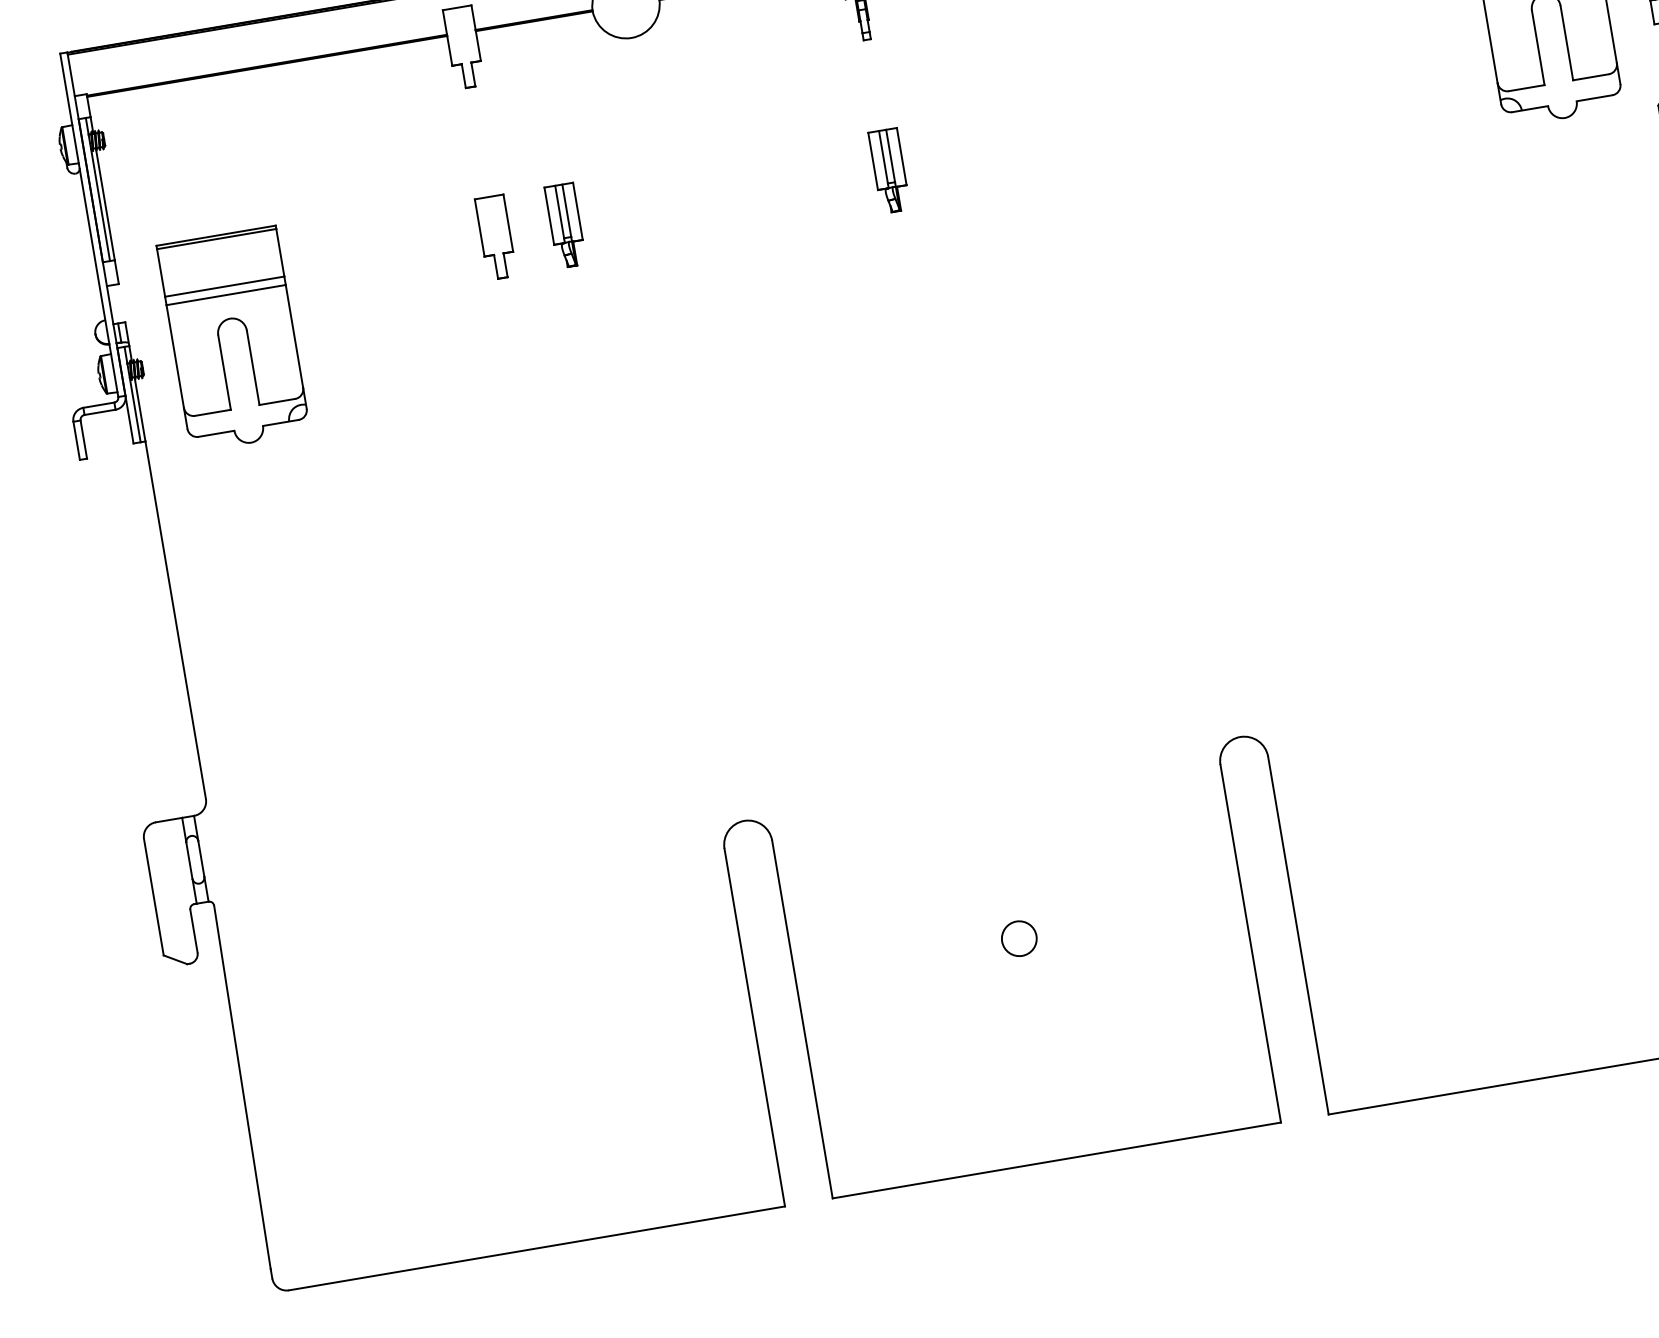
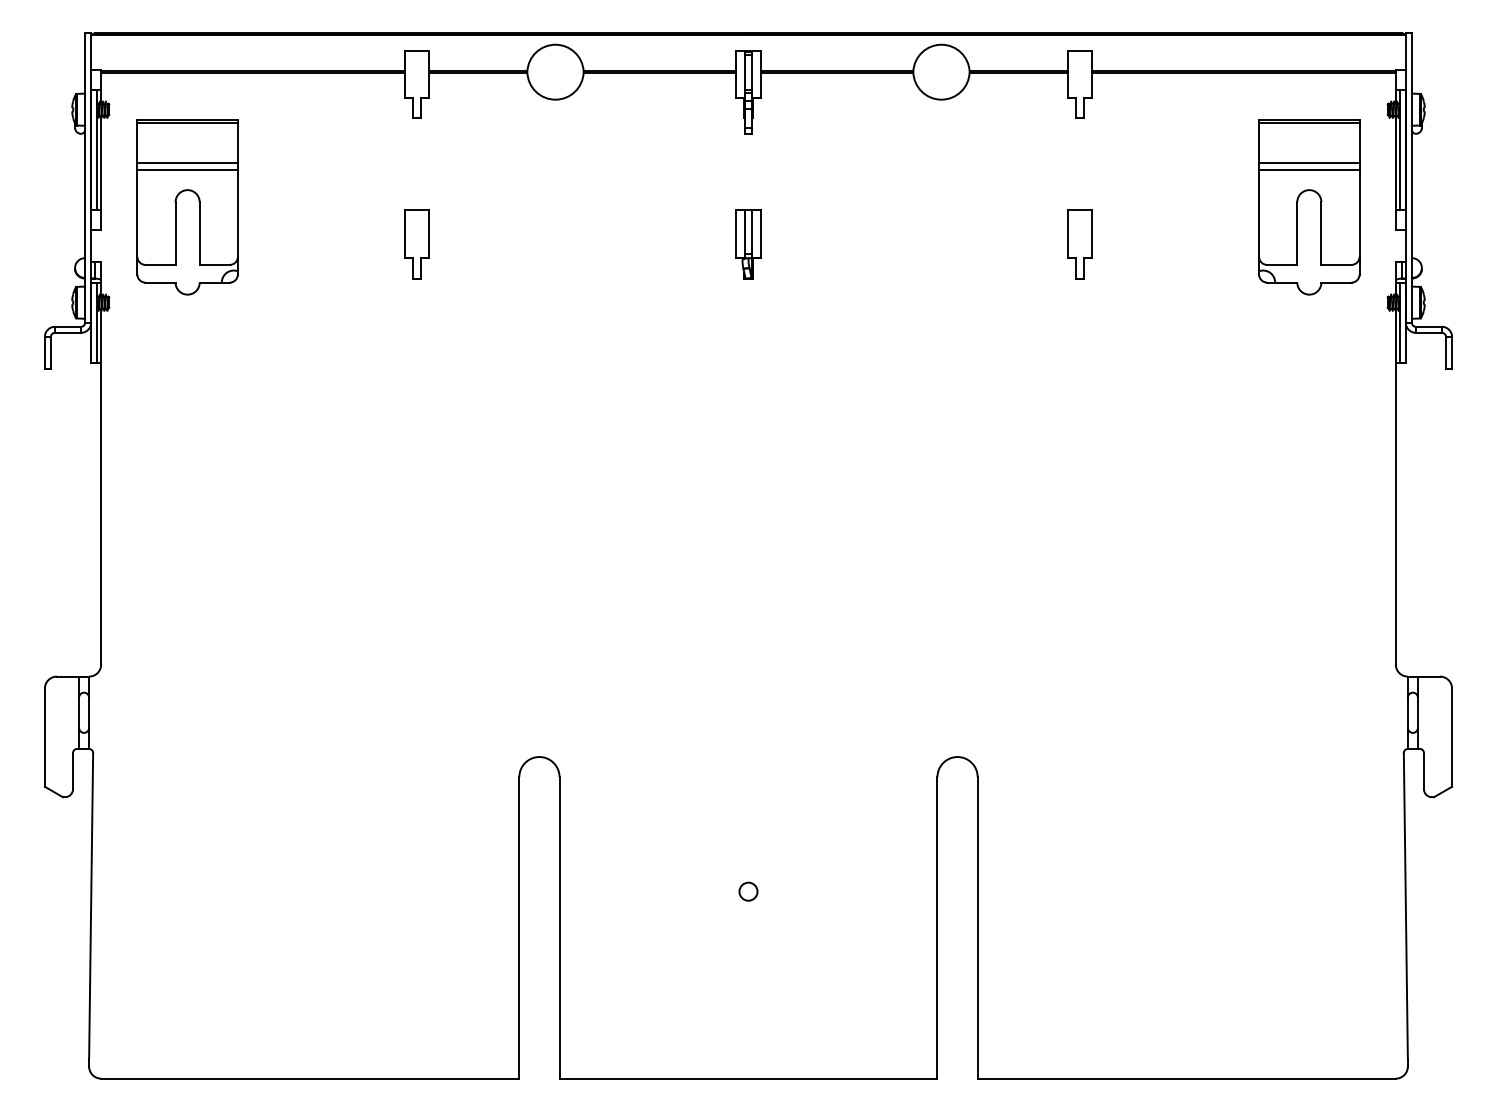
part: (1282, 104) -> (1079, 244), added
part: (565, 225) -> (475, 244), removed
part: (233, 339) -> (187, 207), moved
circle: (1019, 938) -> (748, 891), size x0.62

